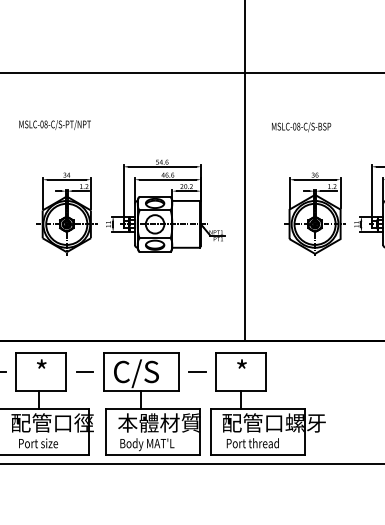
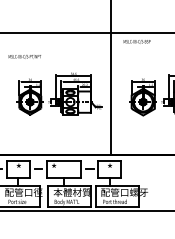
text: (300, 126) -> (136, 41), moved
text: (135, 372) -> (61, 169), C/S -> *

